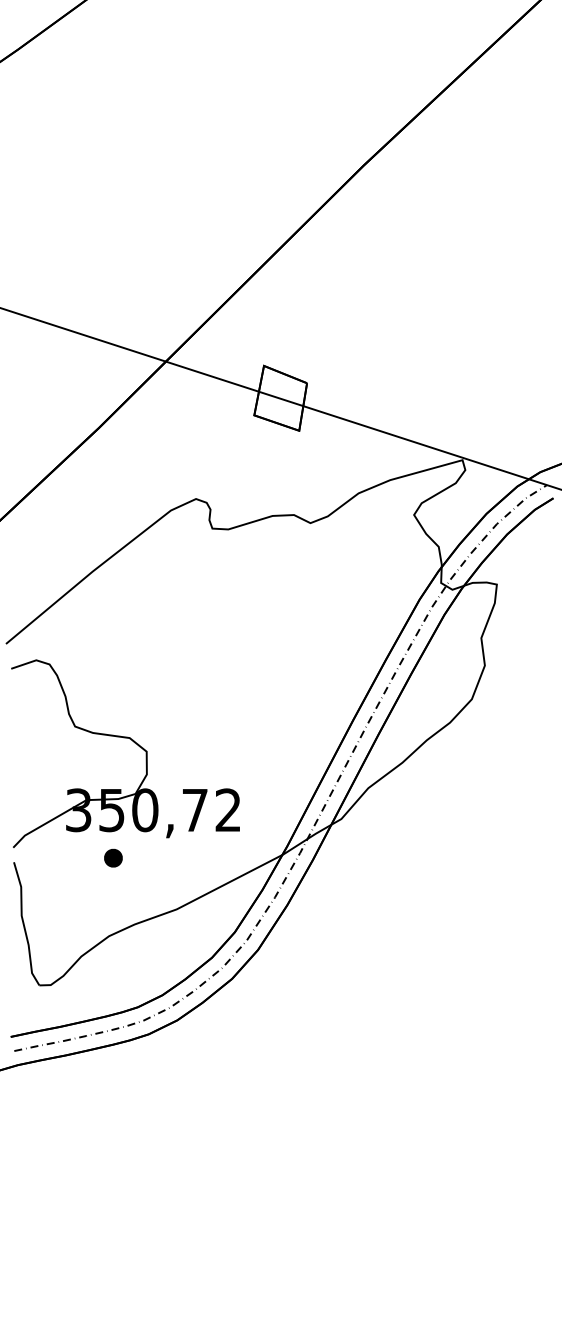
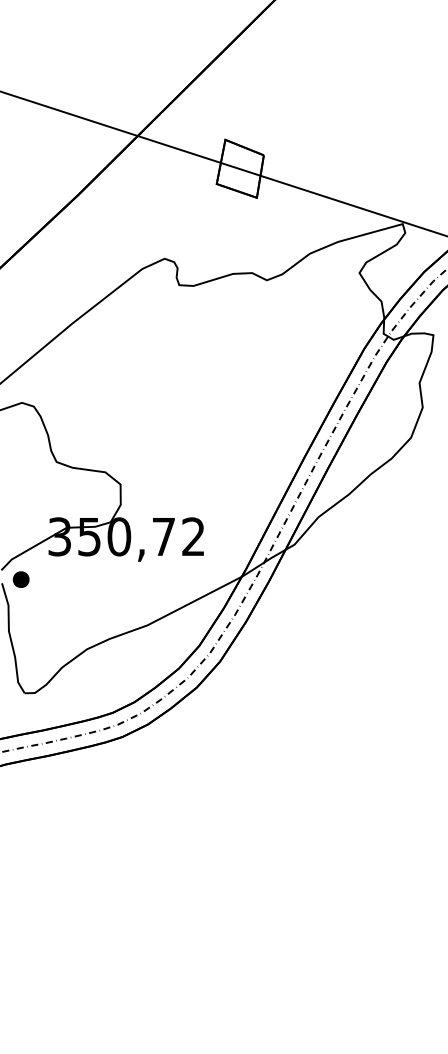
part: (113, 857) -> (21, 579), moved

